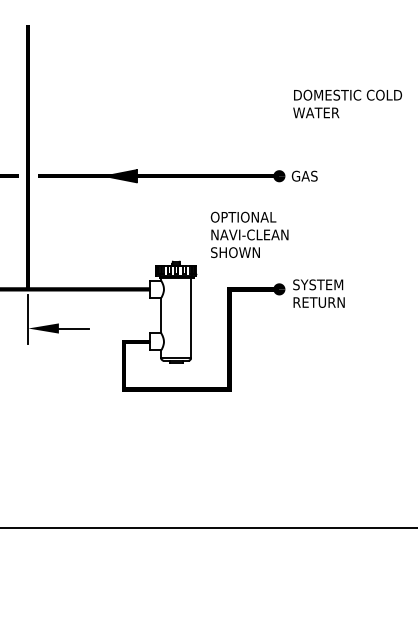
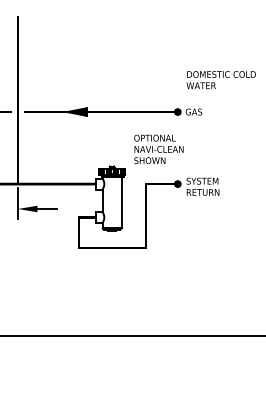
text: (346, 104) -> (220, 80), moved

